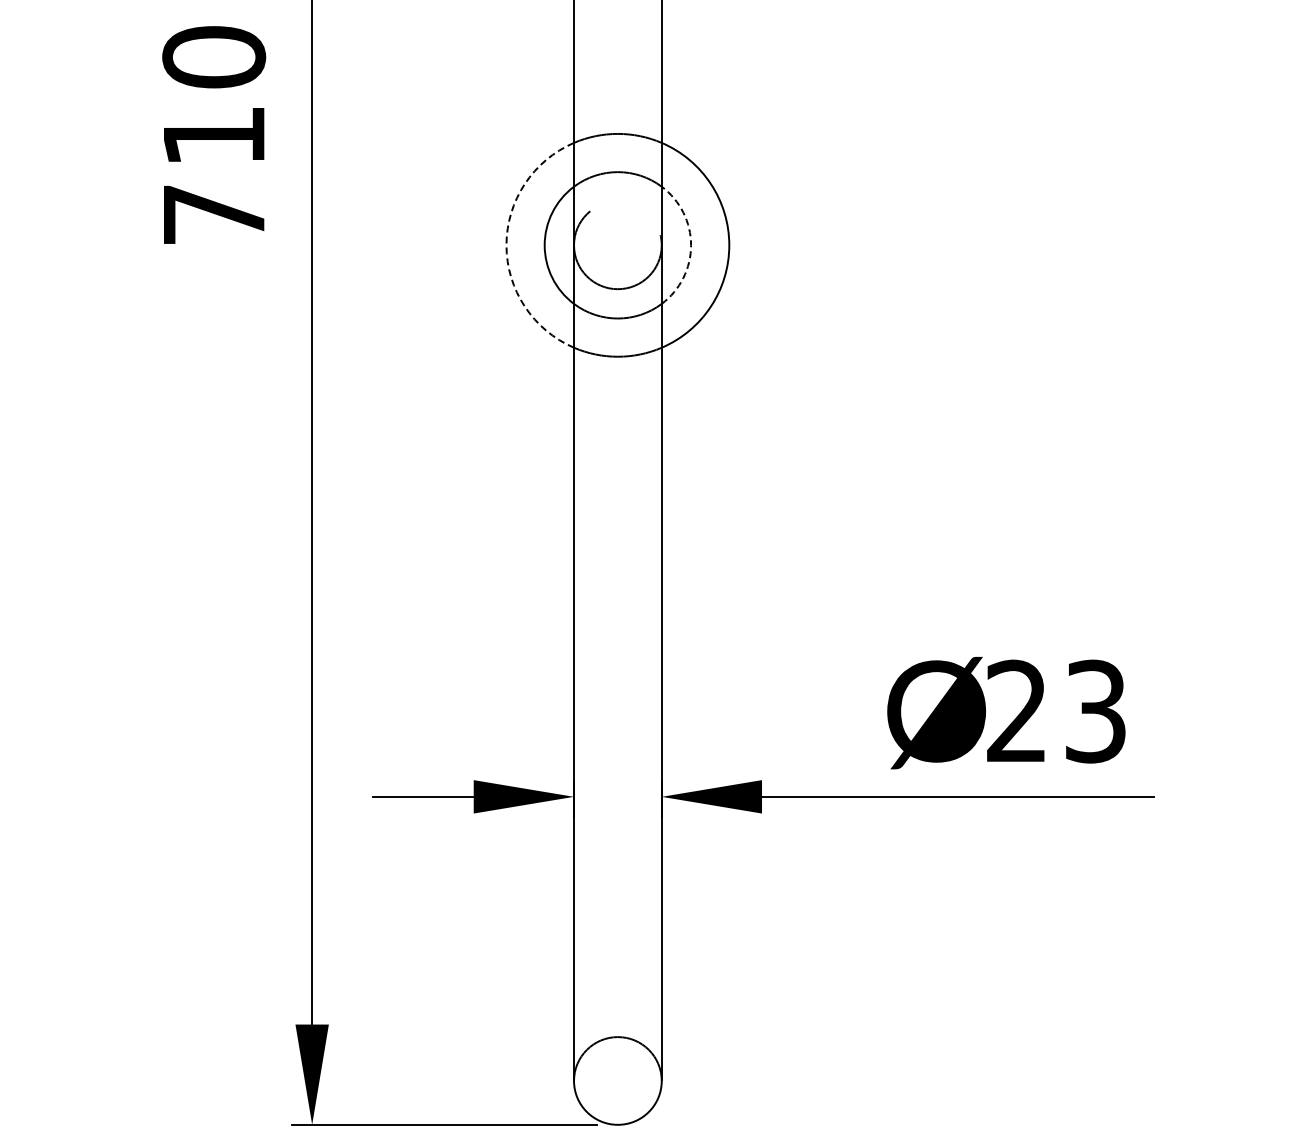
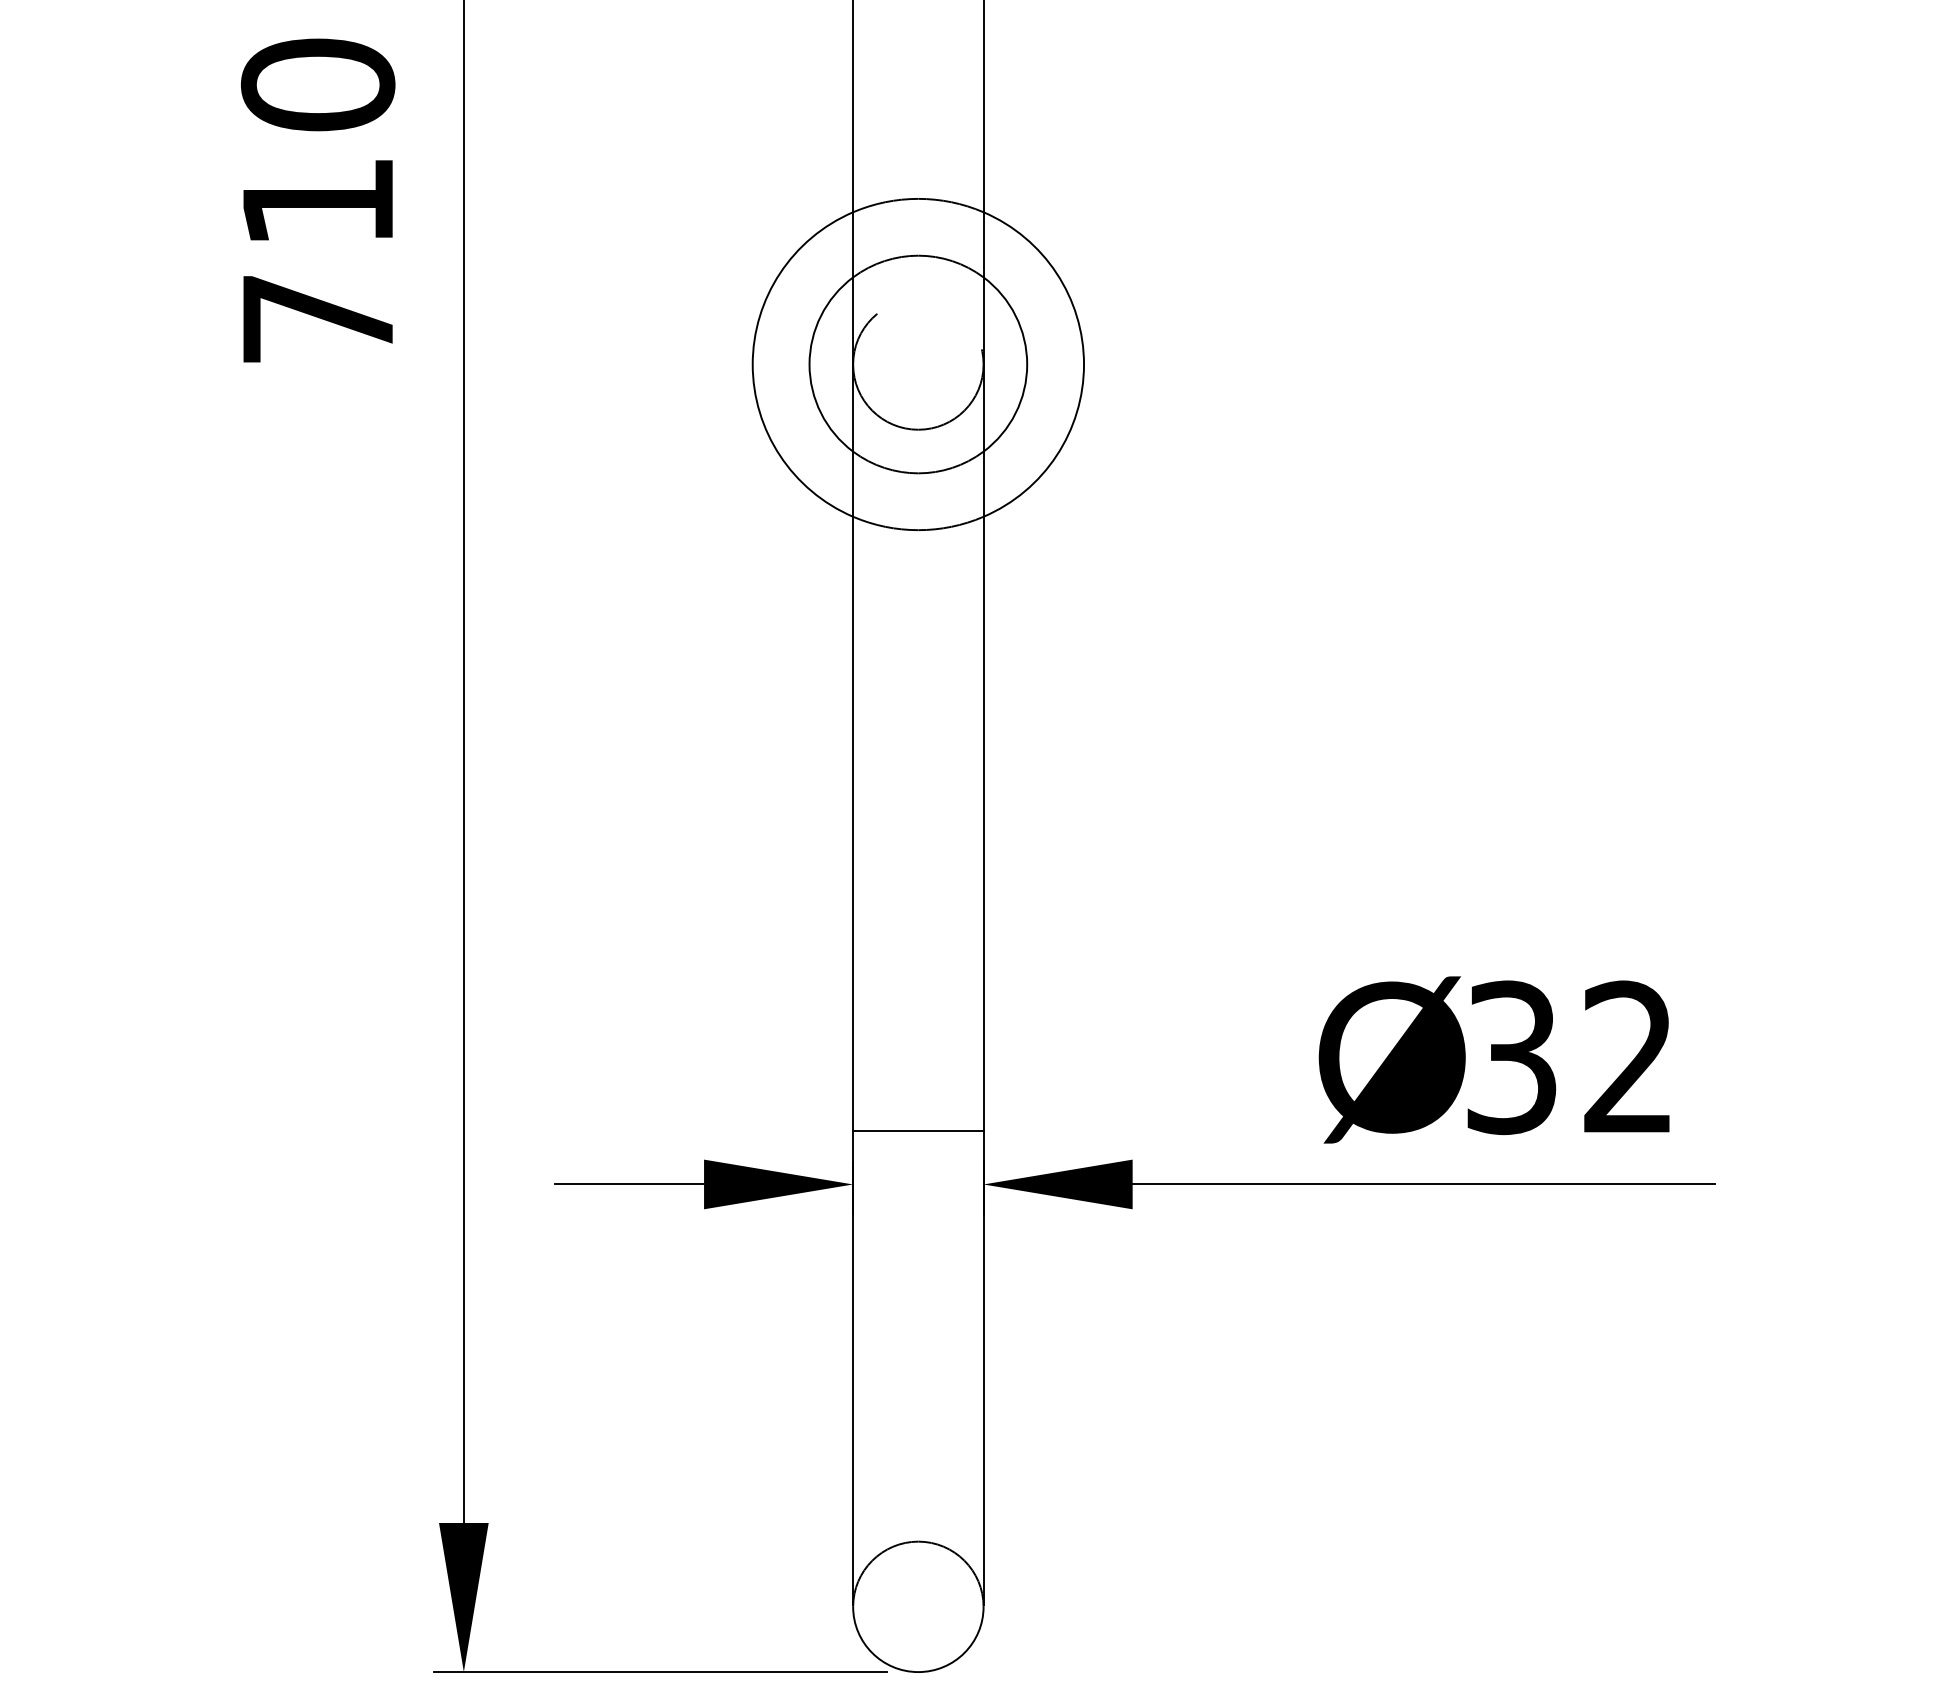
arc: (506, 245) -> (752, 364), dashed -> solid
arc: (691, 245) -> (1027, 364), dashed -> solid
text: (1056, 711) -> (1570, 1057), 23 -> 32
line: (617, 760) -> (917, 1130), added

